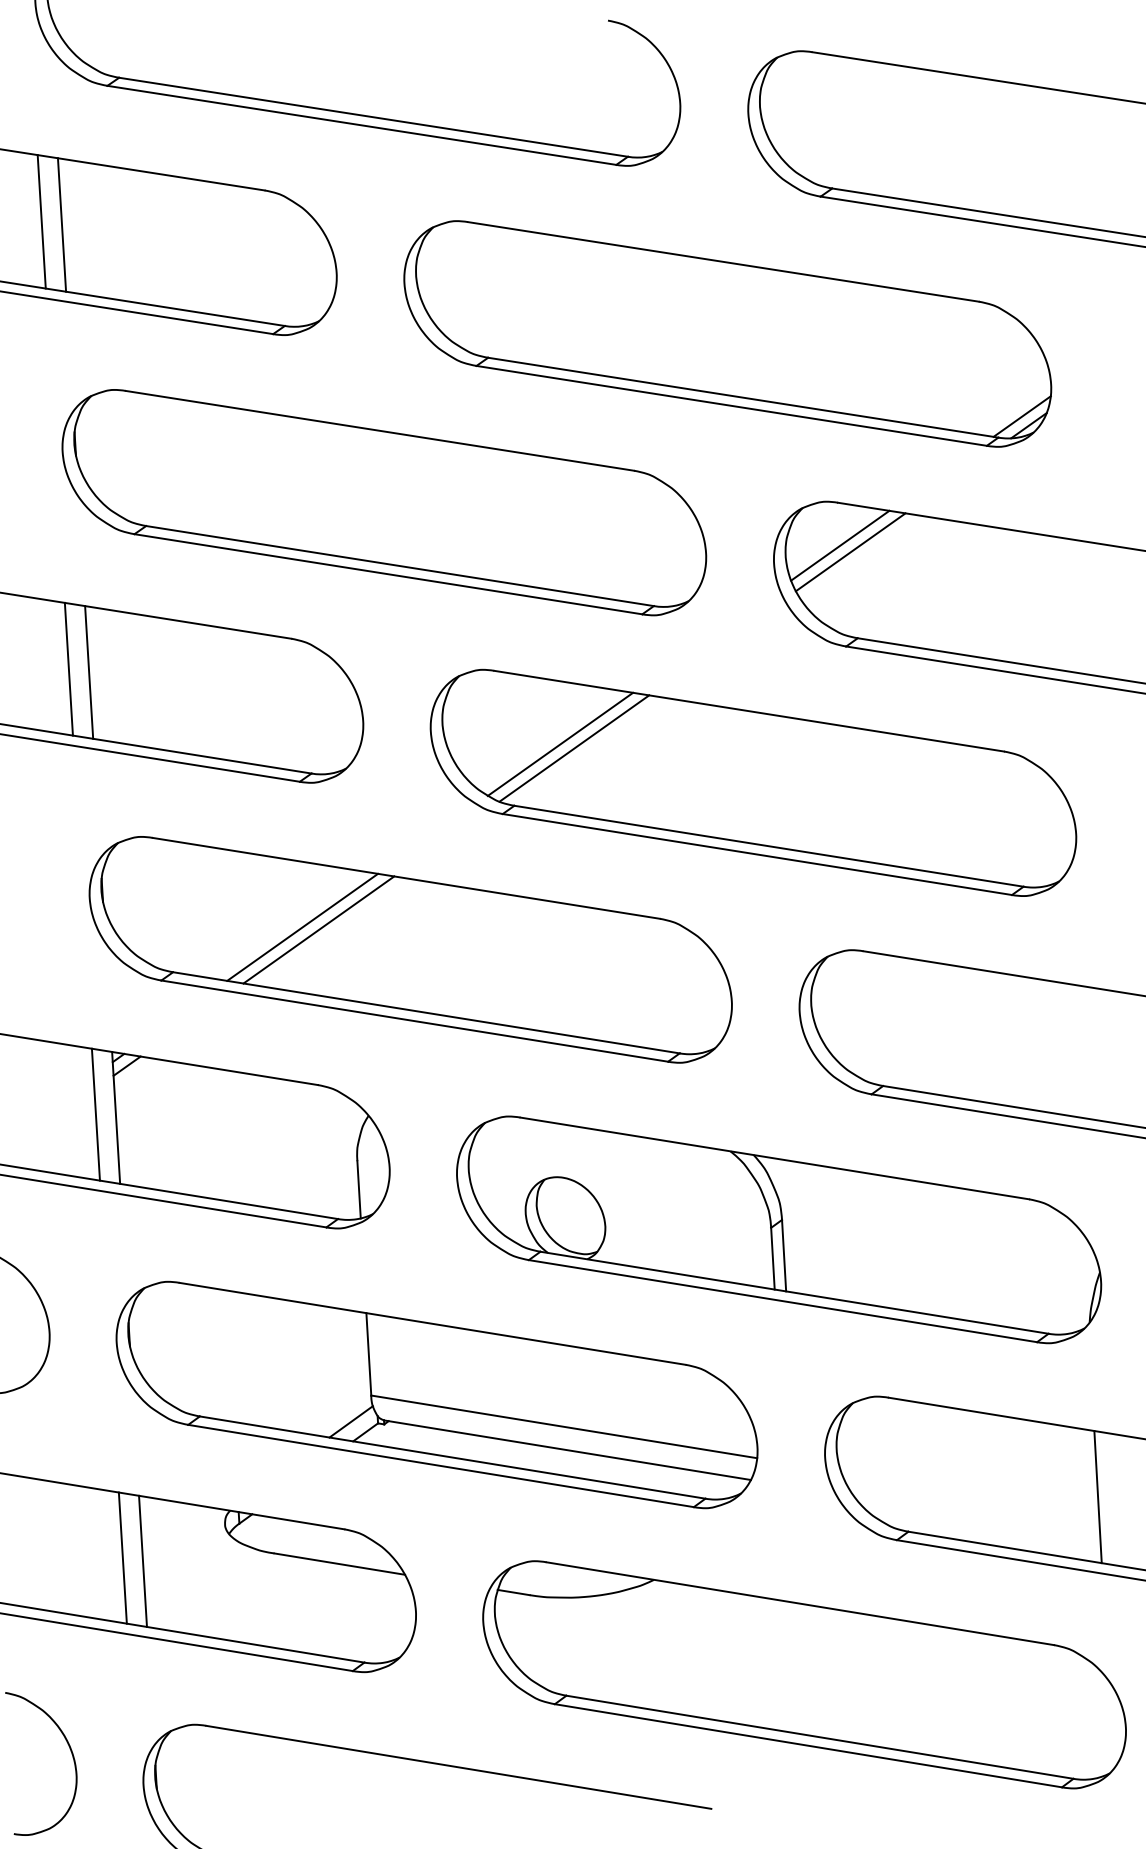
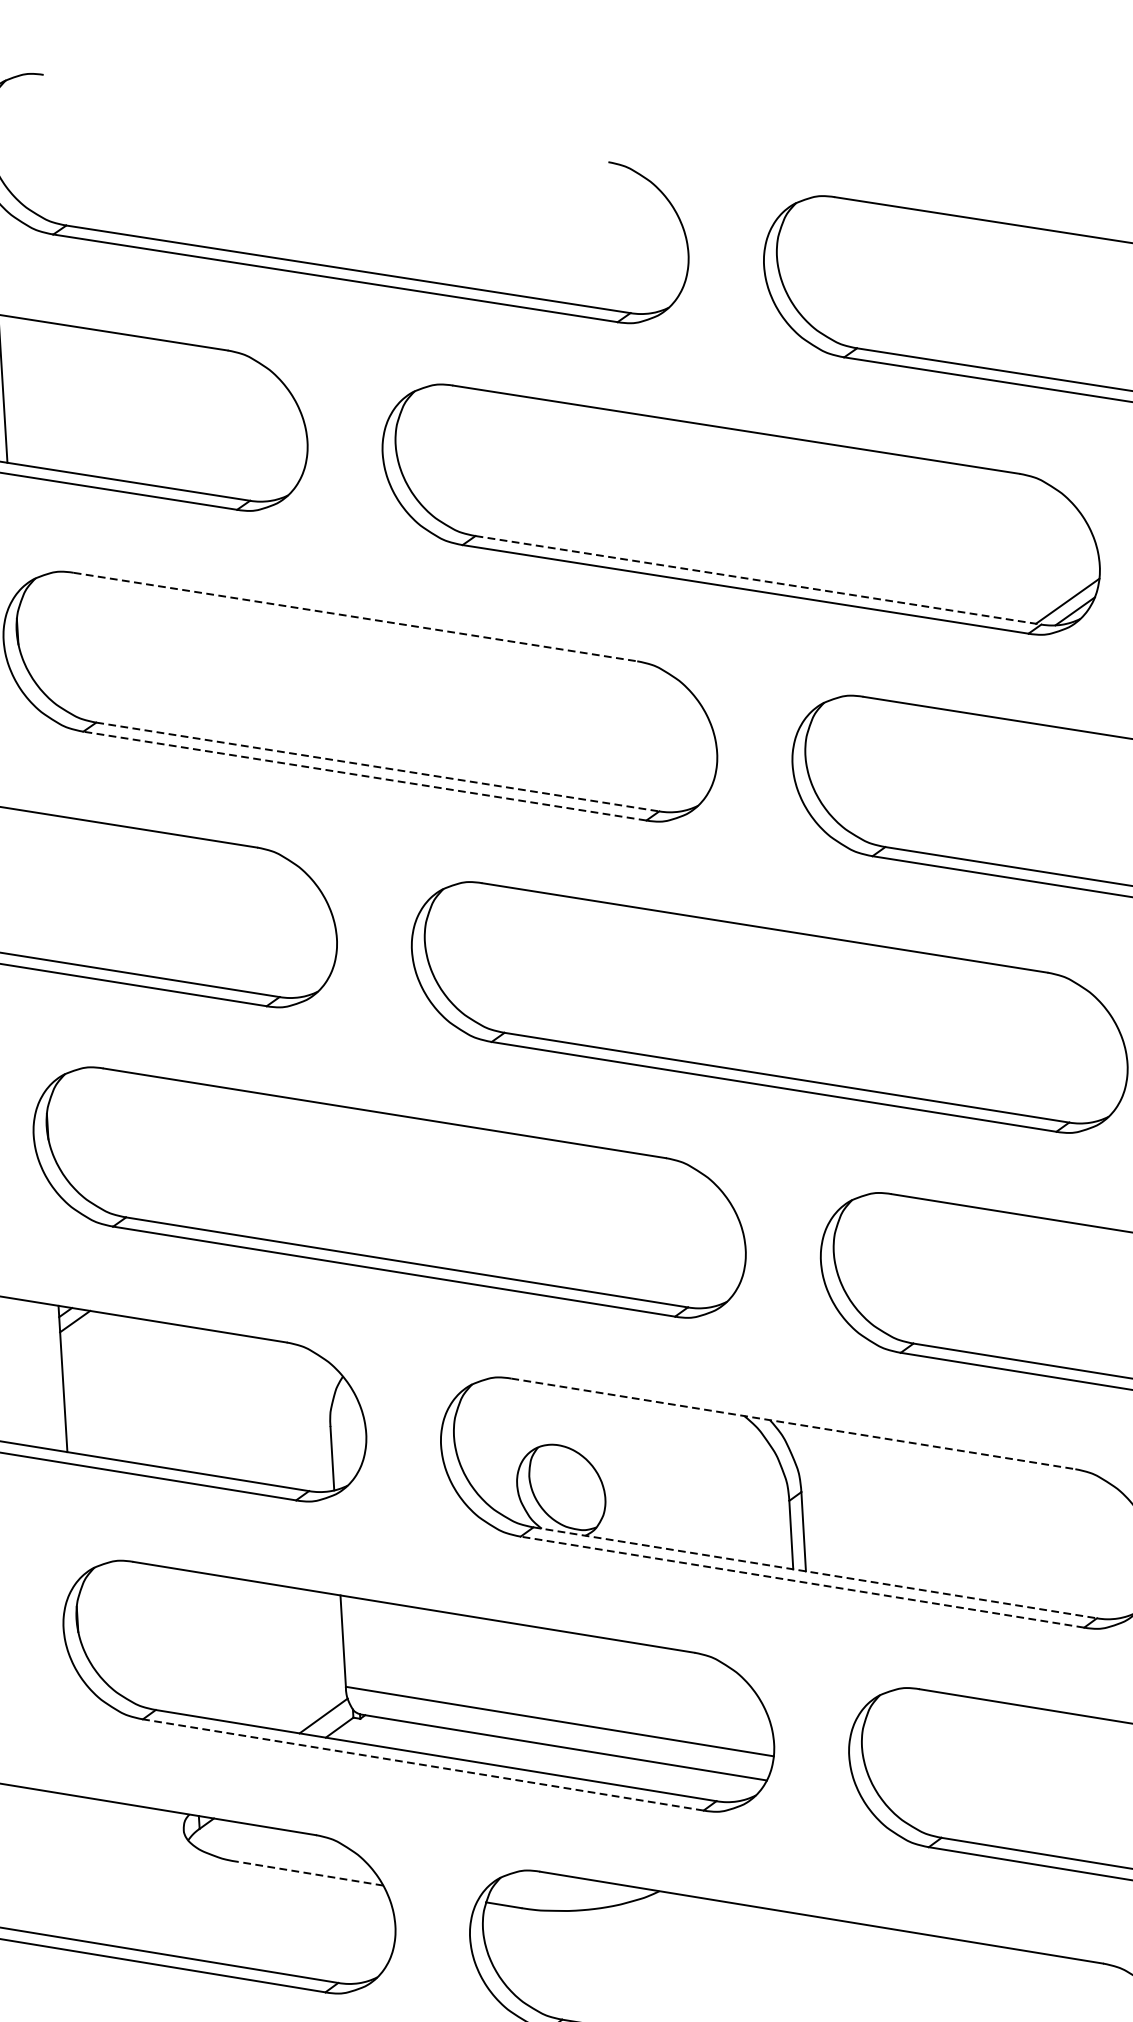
line: (743, 397) -> (758, 580), solid -> dashed
line: (380, 430) -> (356, 616), solid -> dashed
line: (840, 545) -> (866, 744), removed
line: (850, 552) -> (877, 751), removed
line: (400, 566) -> (378, 767), solid -> dashed
line: (387, 574) -> (363, 776), solid -> dashed
line: (68, 668) -> (10, 880), removed
line: (89, 672) -> (33, 885), removed
line: (560, 743) -> (555, 963), removed
line: (574, 748) -> (571, 969), removed
line: (302, 926) -> (269, 1166), removed
line: (318, 929) -> (287, 1170), removed
line: (95, 1114) -> (40, 1375), removed
line: (774, 1158) -> (793, 1423), solid -> dashed
line: (795, 1292) -> (816, 1572), solid -> dashed
line: (782, 1301) -> (801, 1582), solid -> dashed
line: (440, 1465) -> (422, 1764), solid -> dashed
line: (122, 1557) -> (70, 1866), removed
line: (142, 1560) -> (92, 1869), removed
line: (339, 1564) -> (310, 1874), solid -> dashed

